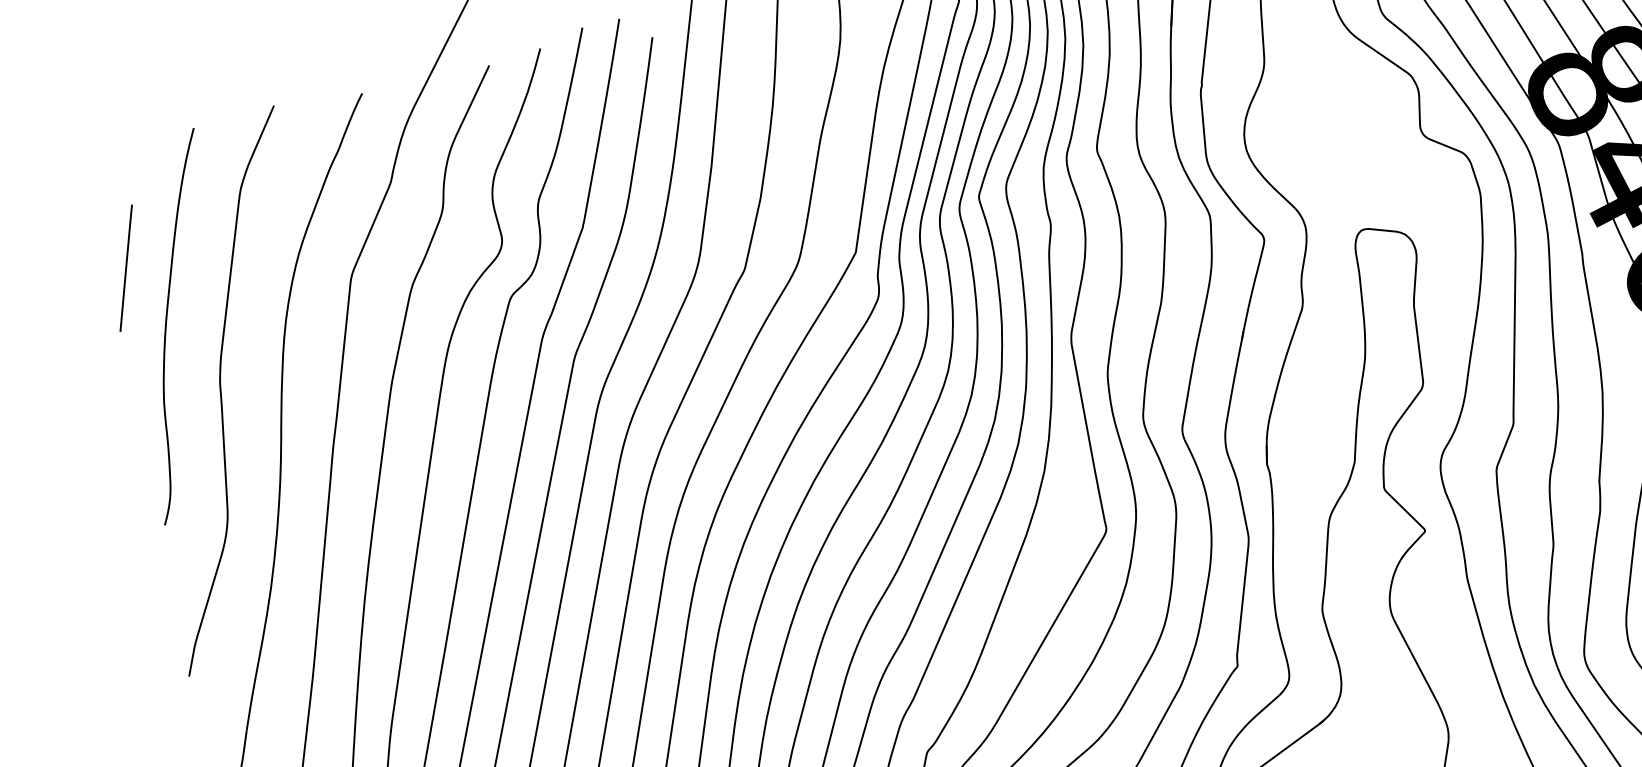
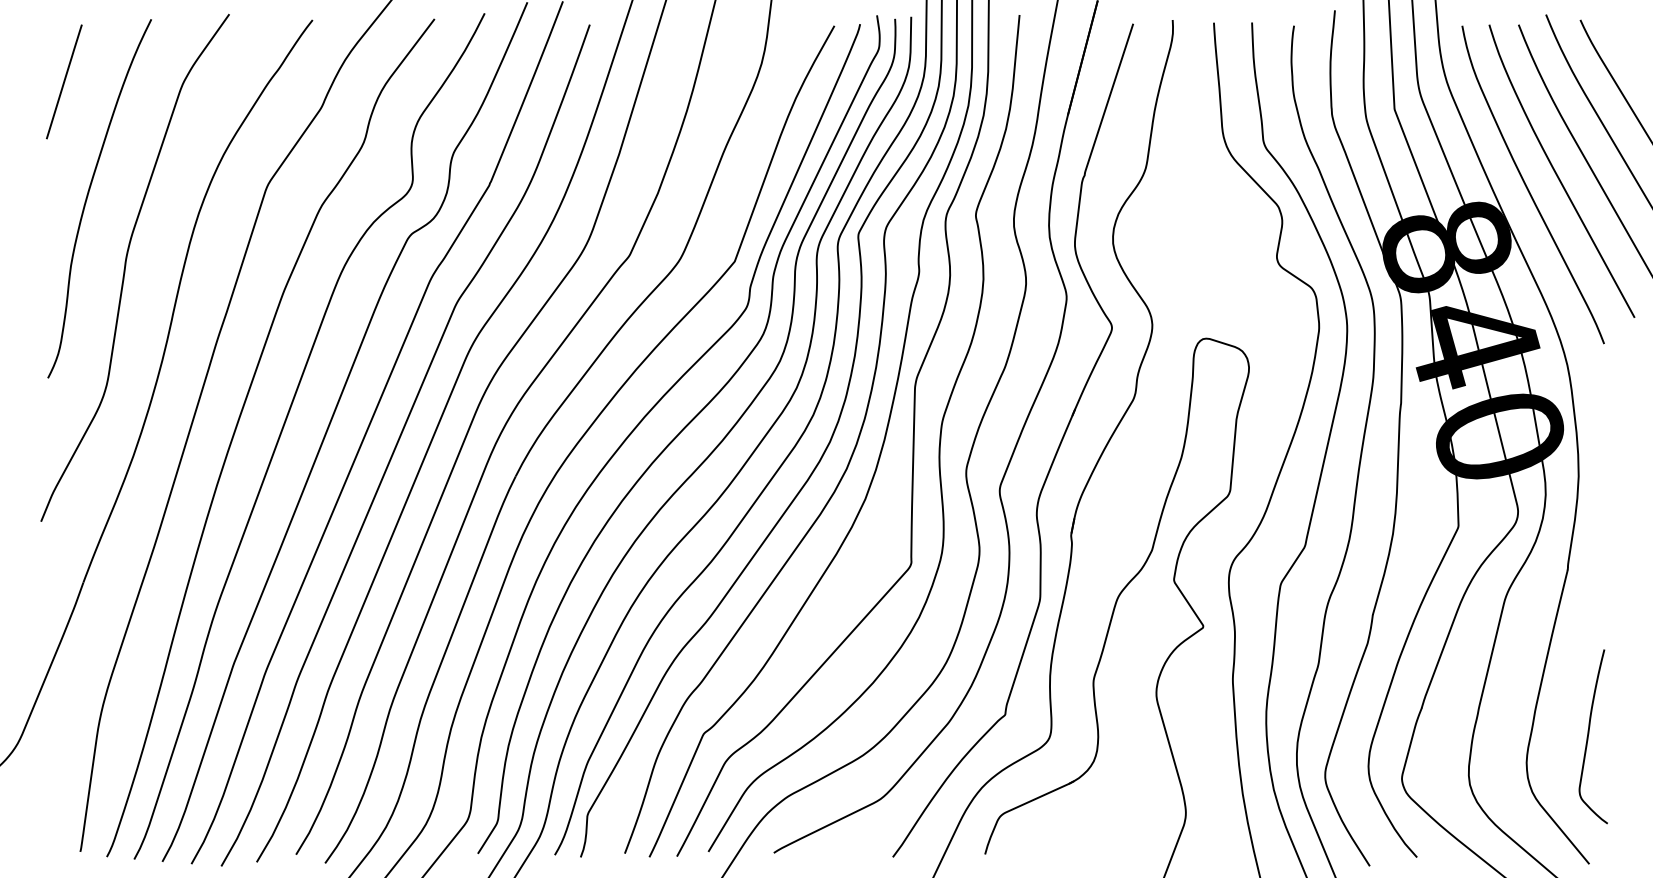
line: (126, 267) -> (64, 81), moved

